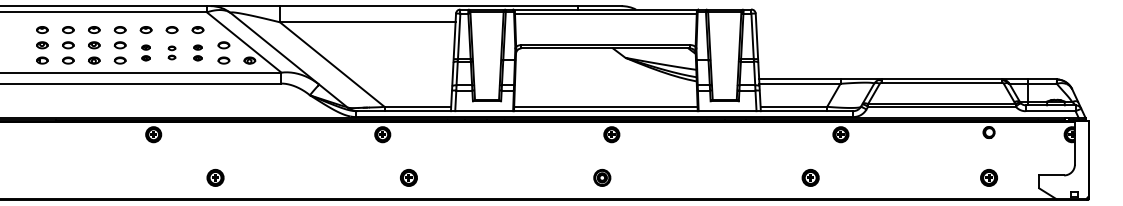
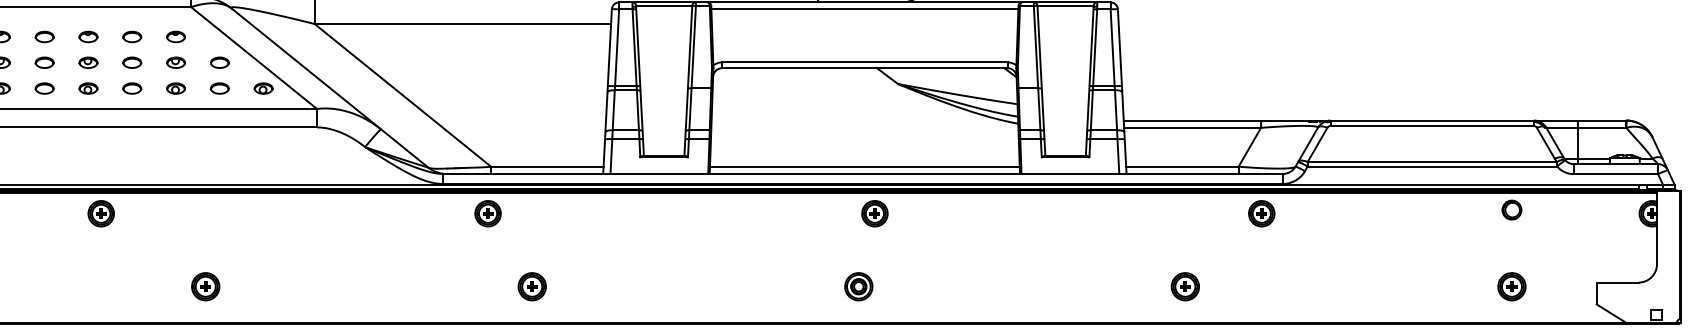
part: (145, 52) -> (87, 74), size x1.43
part: (171, 52) -> (131, 74), size x1.67
part: (197, 52) -> (175, 74), size x1.43
part: (810, 177) -> (1185, 286), moved

